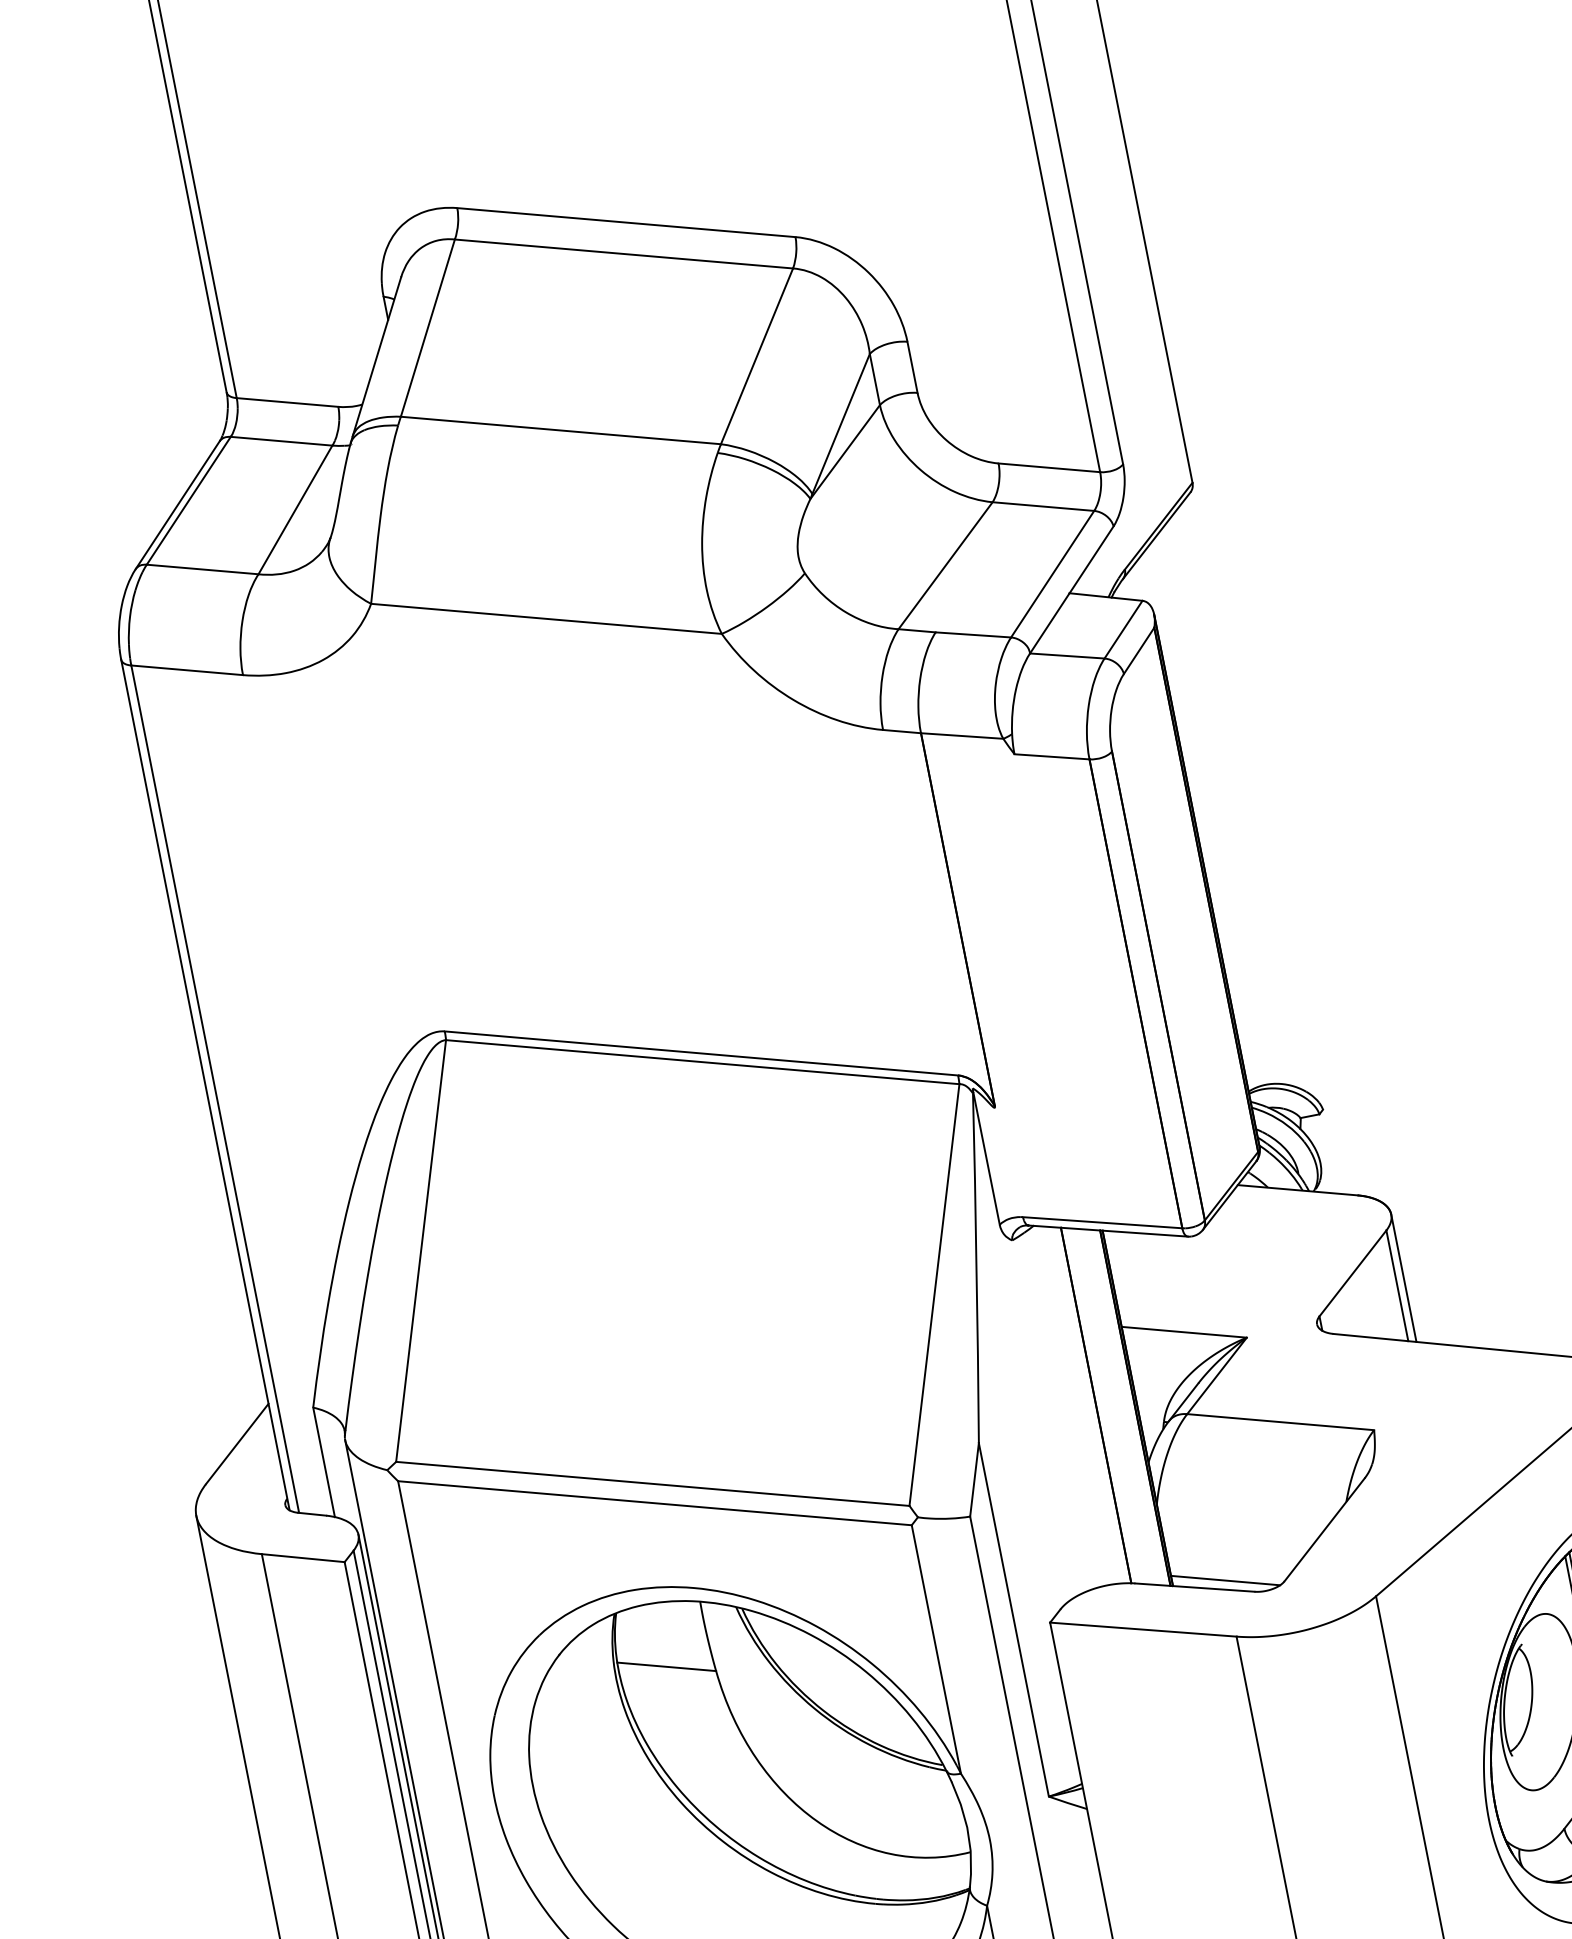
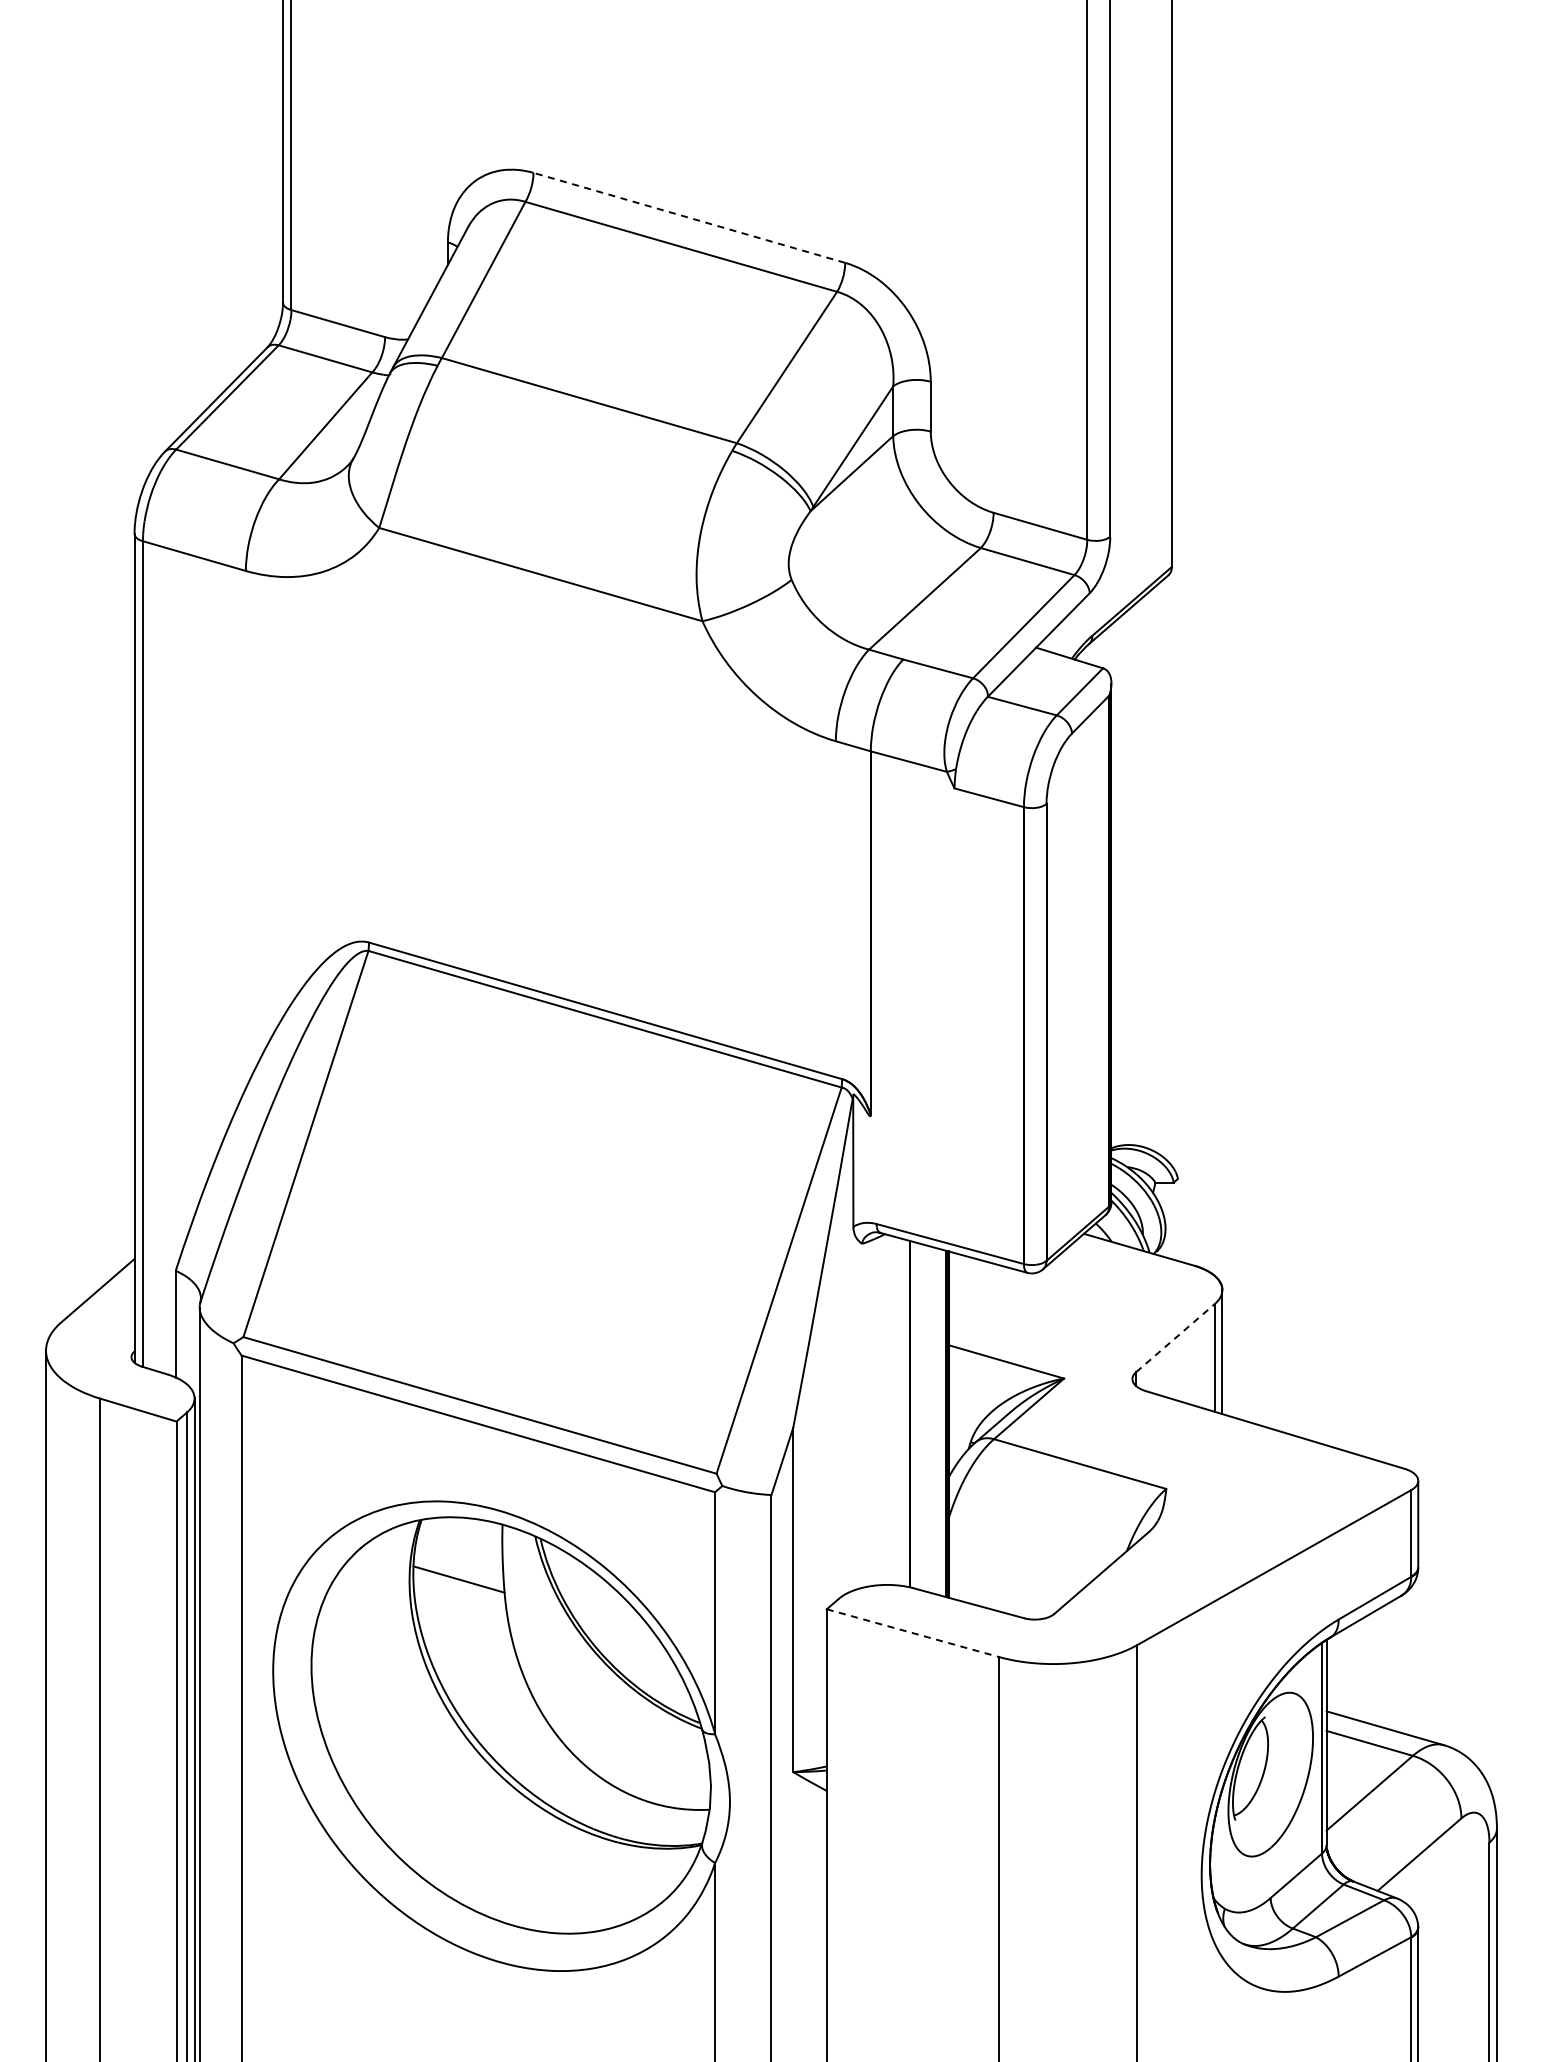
line: (625, 222) -> (688, 217), solid -> dashed
line: (1352, 1272) -> (1175, 1337), solid -> dashed
line: (1224, 1579) -> (998, 1601), removed
line: (1144, 1629) -> (913, 1633), solid -> dashed

